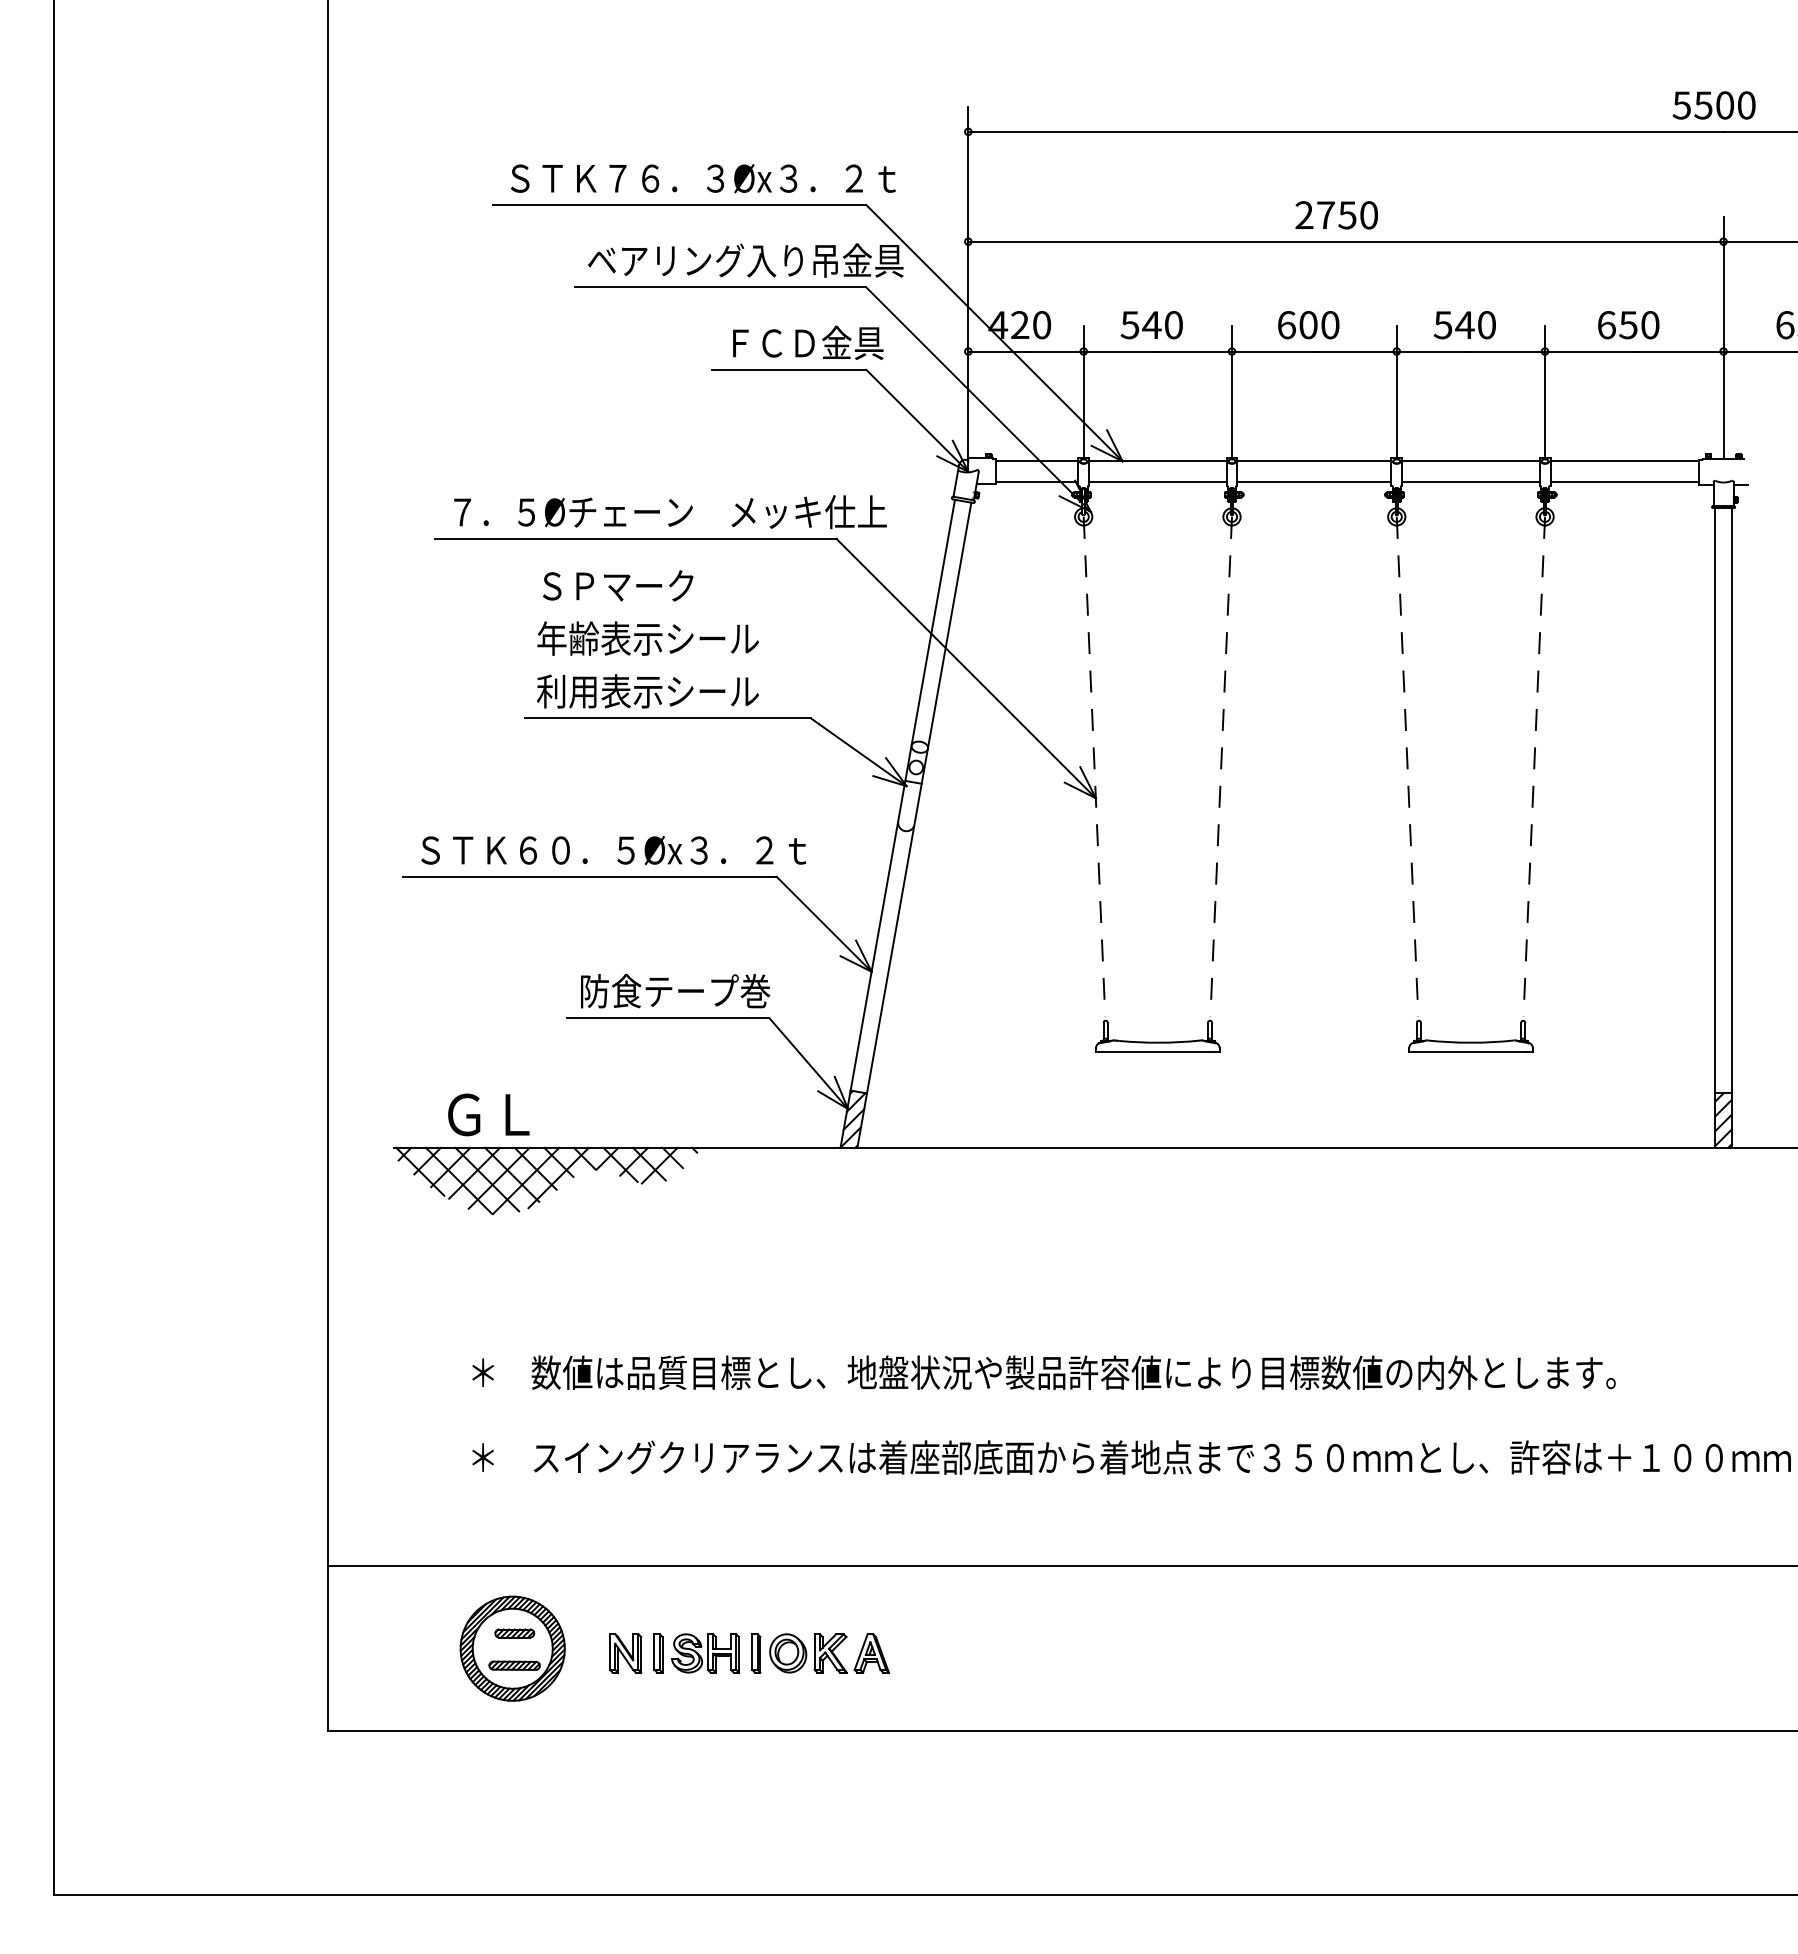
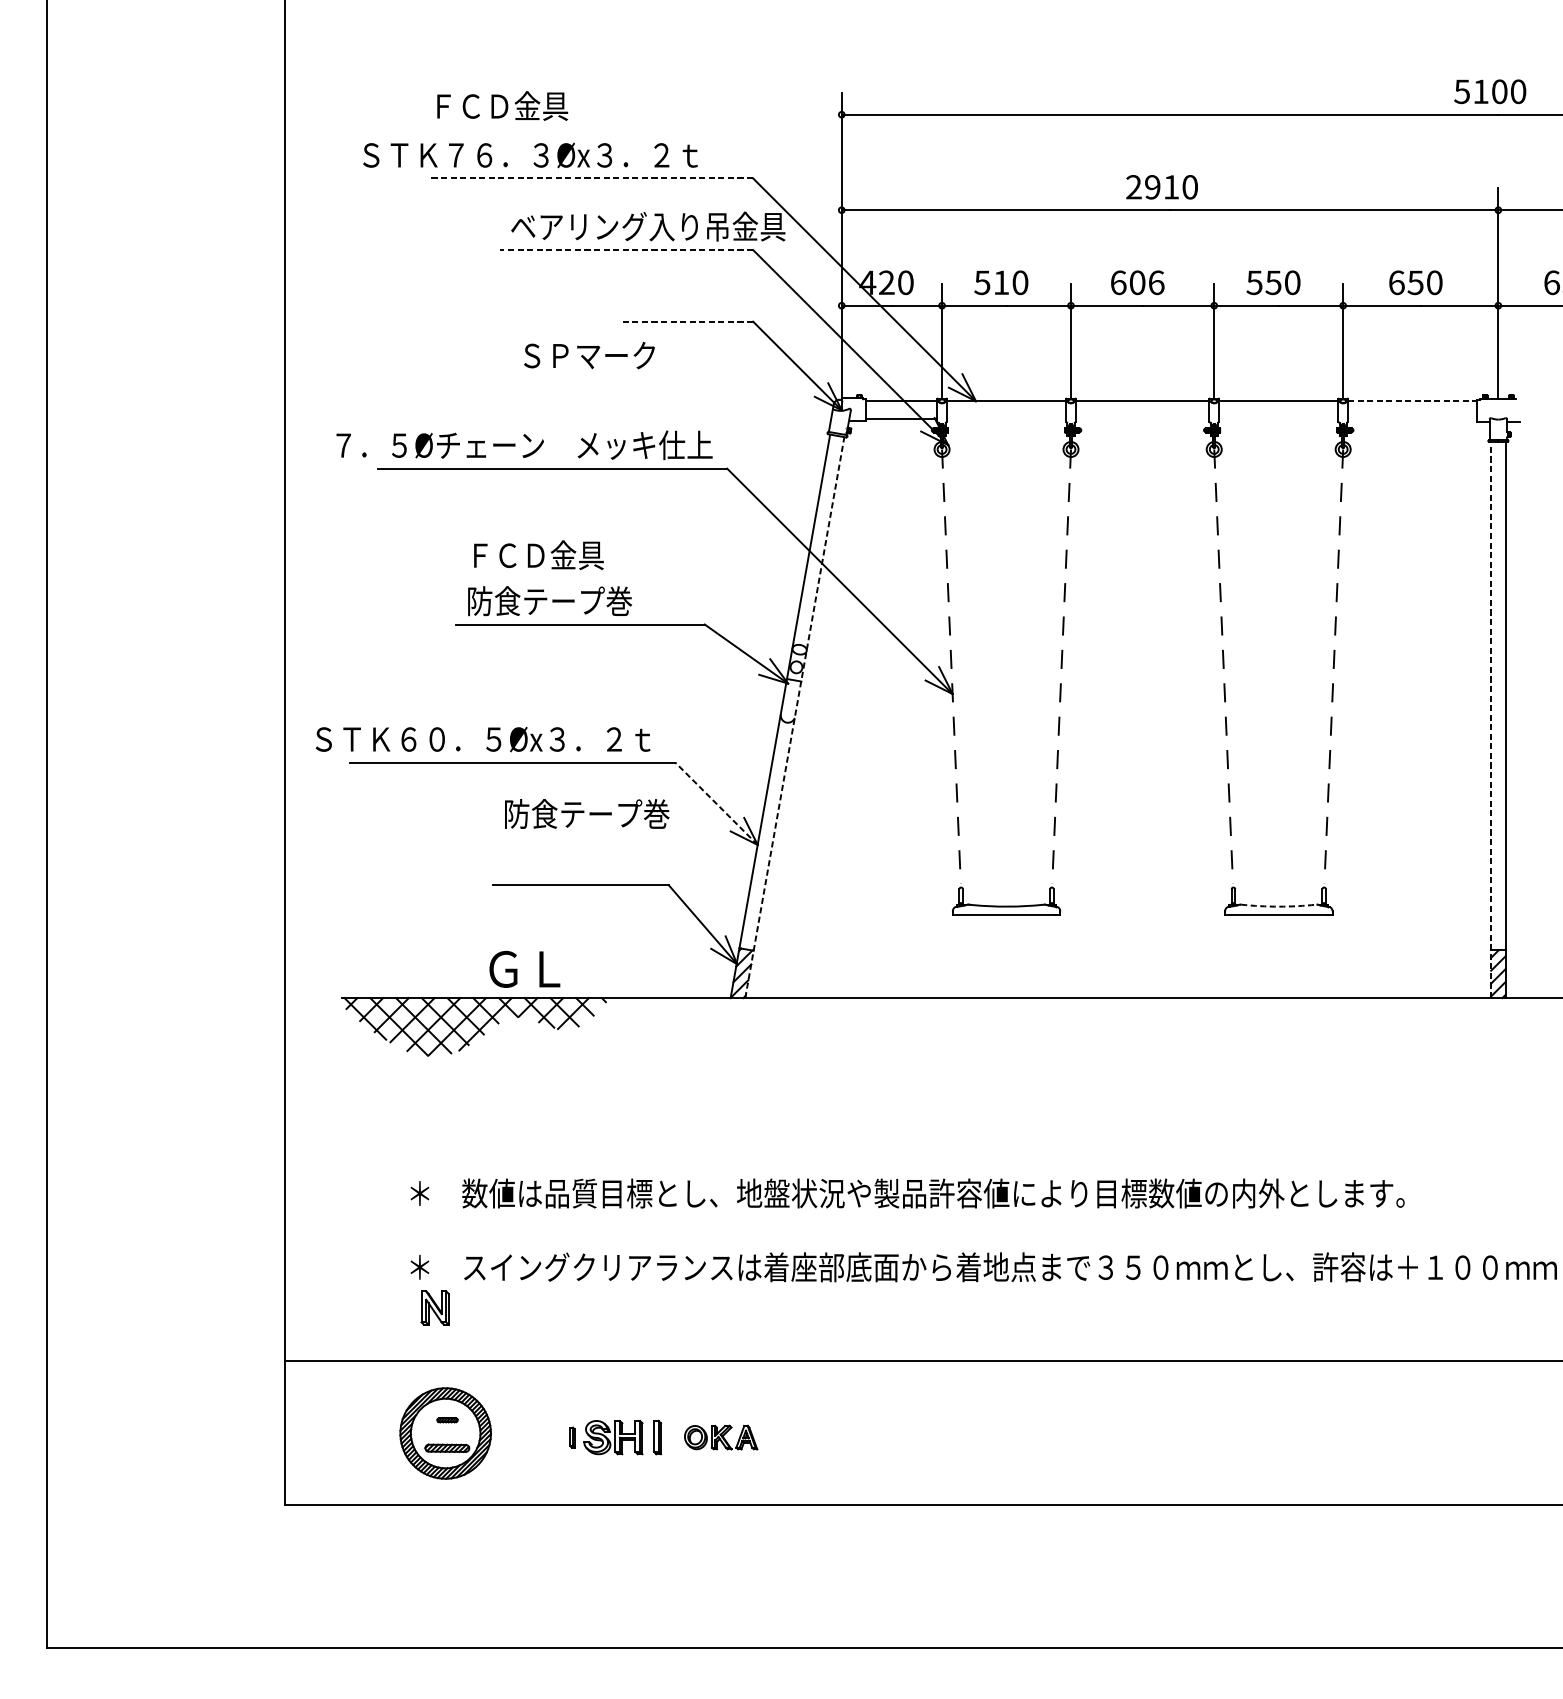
text: (1703, 105) -> (1480, 91), 5500 -> 5100
text: (702, 178) -> (529, 155), moved
line: (679, 205) -> (590, 178), solid -> dashed
text: (1336, 215) -> (1161, 187), 2750 -> 2910
line: (720, 287) -> (626, 250), solid -> dashed
text: (1151, 324) -> (1001, 282), 540 -> 510
text: (1330, 325) -> (1156, 283), 600 -> 606
text: (1464, 325) -> (1273, 283), 540 -> 550
text: (808, 342) -> (502, 105), moved
line: (789, 369) -> (686, 321), solid -> dashed
line: (1625, 461) -> (1413, 401), solid -> dashed
line: (1157, 482) -> (1006, 419), removed
line: (1314, 482) -> (1142, 419), removed
line: (1470, 482) -> (1278, 419), removed
line: (1624, 482) -> (1412, 419), removed
text: (670, 512) -> (524, 445), moved
text: (618, 585) -> (589, 355), moved
text: (647, 638) -> (562, 555), 年齢表示シール -> ＦＣＤ金具
text: (647, 691) -> (562, 601), 利用表示シール -> 防食テープ巻
line: (914, 825) -> (794, 717), solid -> dashed
line: (1715, 827) -> (1491, 719), solid -> dashed
text: (613, 850) -> (482, 739), moved
line: (823, 923) -> (715, 802), solid -> dashed
text: (675, 991) -> (587, 814), moved
arc: (1471, 1042) -> (1279, 906), solid -> dashed
text: (488, 1114) -> (524, 969), moved
part: (514, 1633) -> (447, 1420), size x0.6
part: (625, 1653) -> (435, 1308), moved
part: (658, 1653) -> (572, 1437), size x0.6
part: (829, 1653) -> (721, 1437), size x0.7

